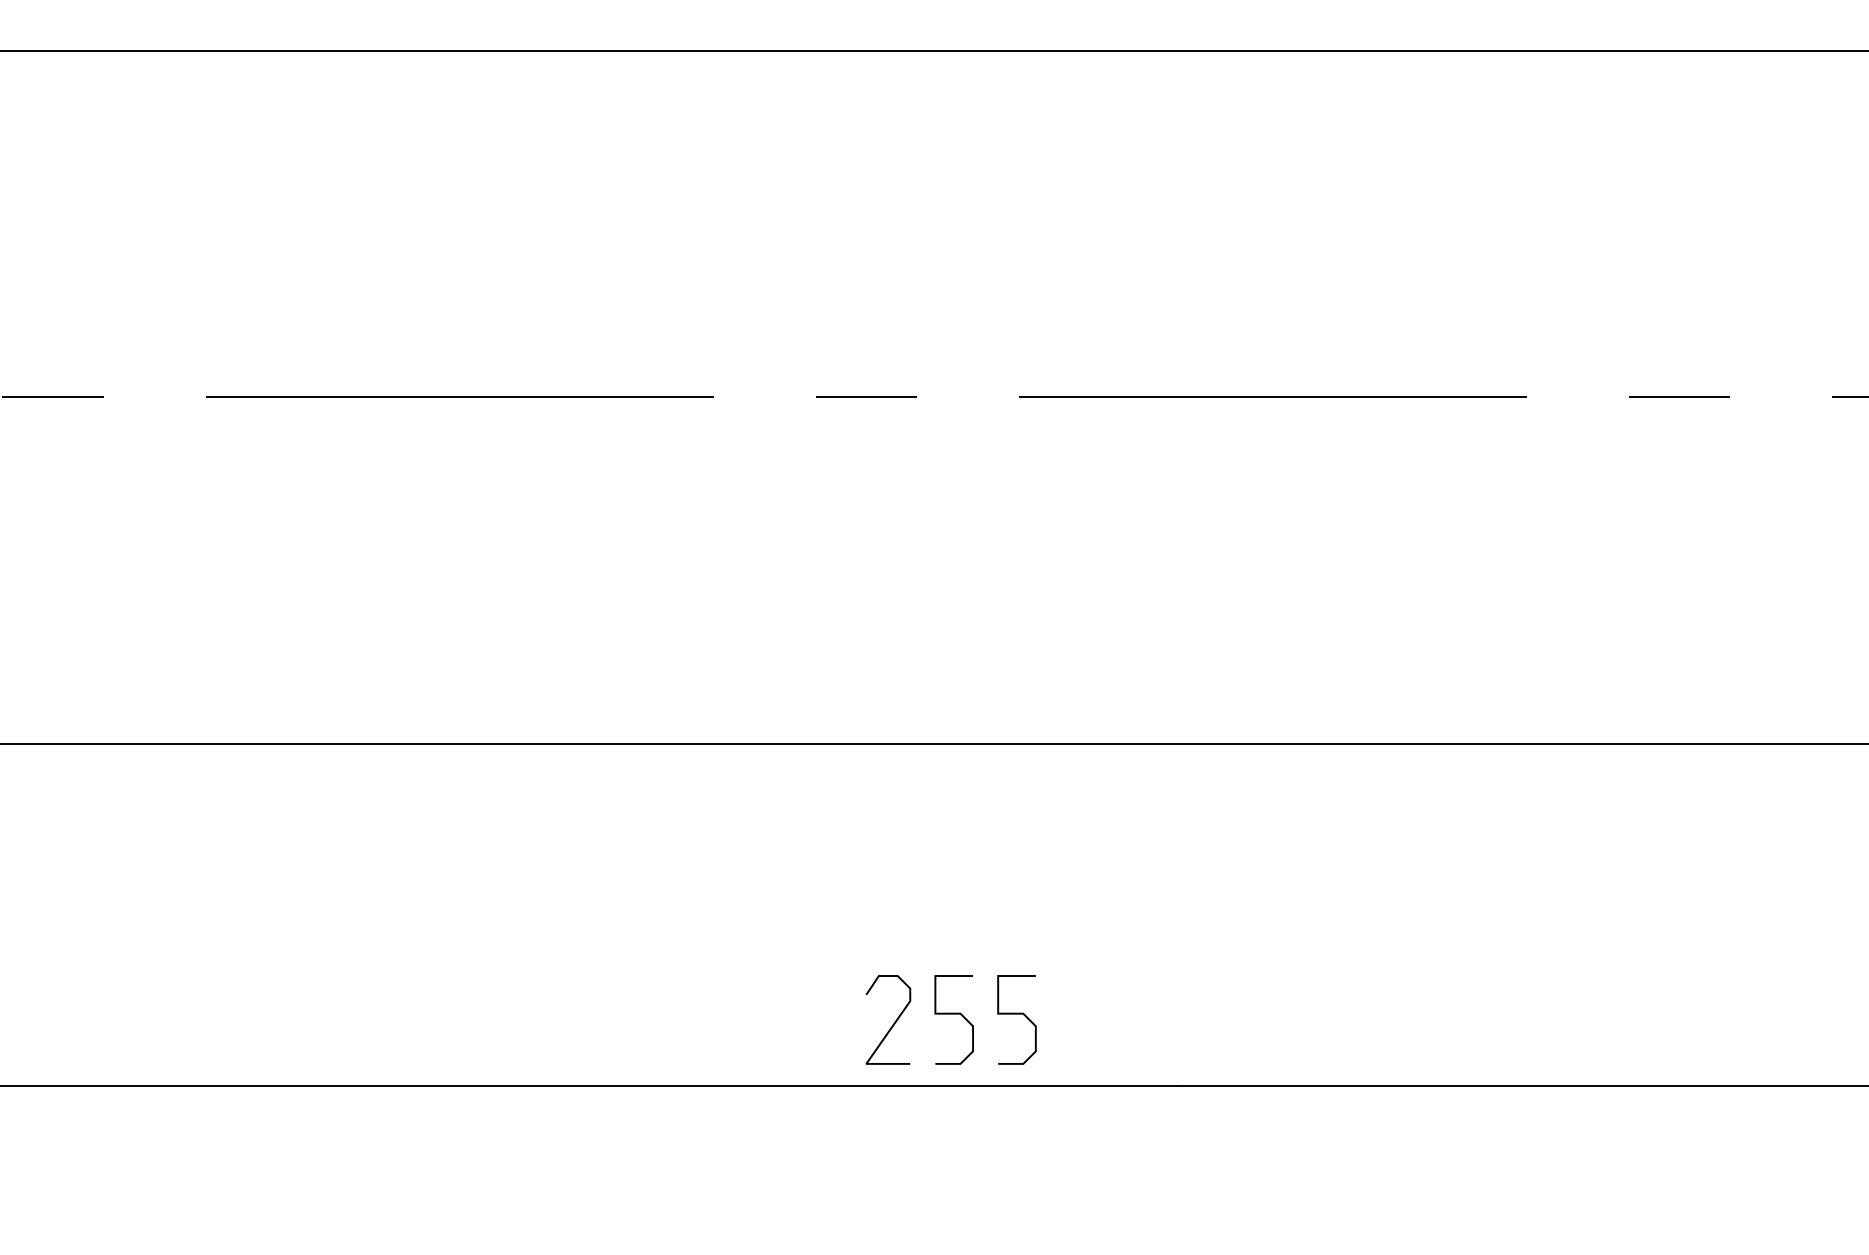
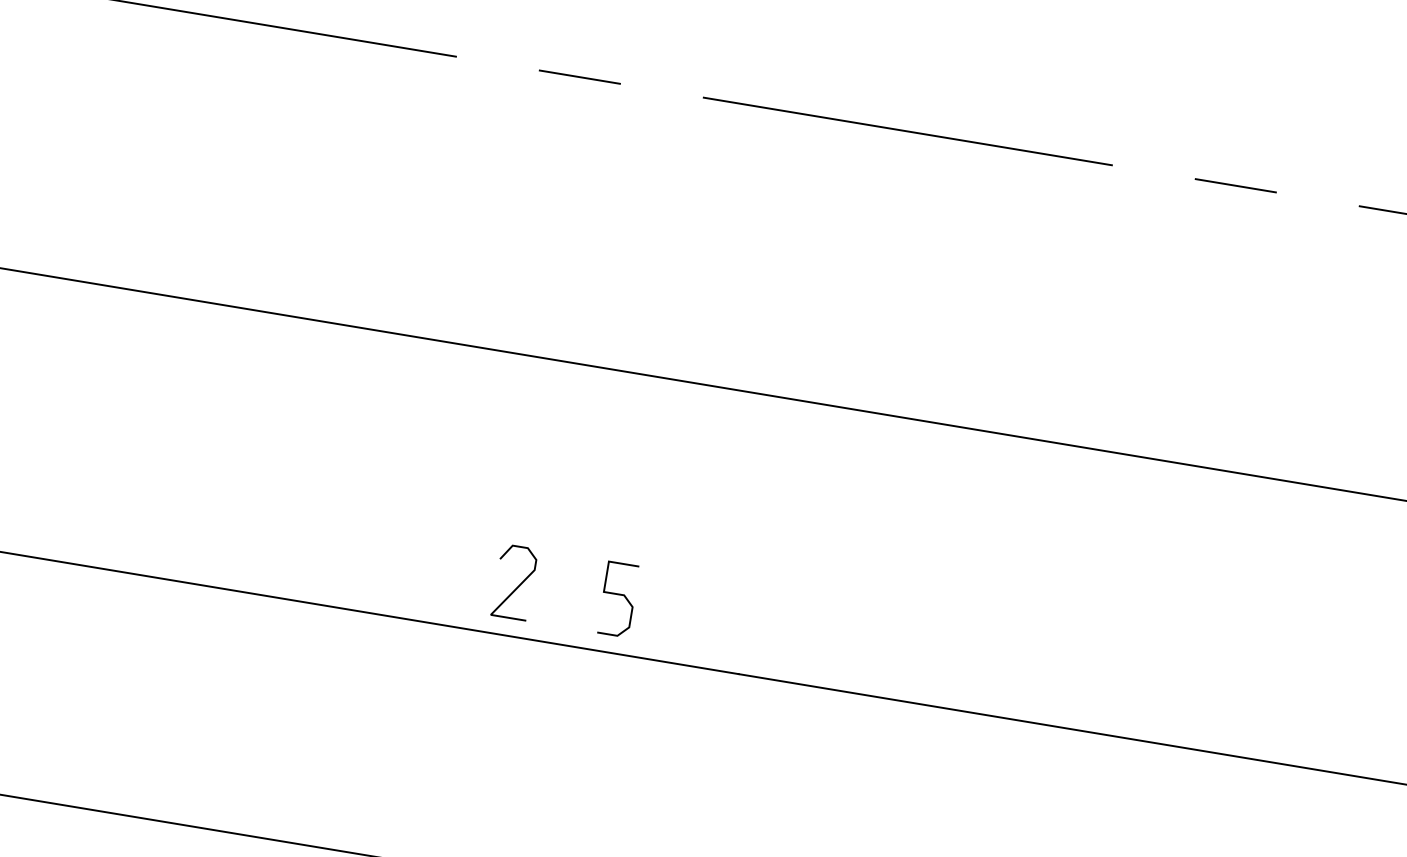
curve: (953, 1014) -> (567, 586), removed

